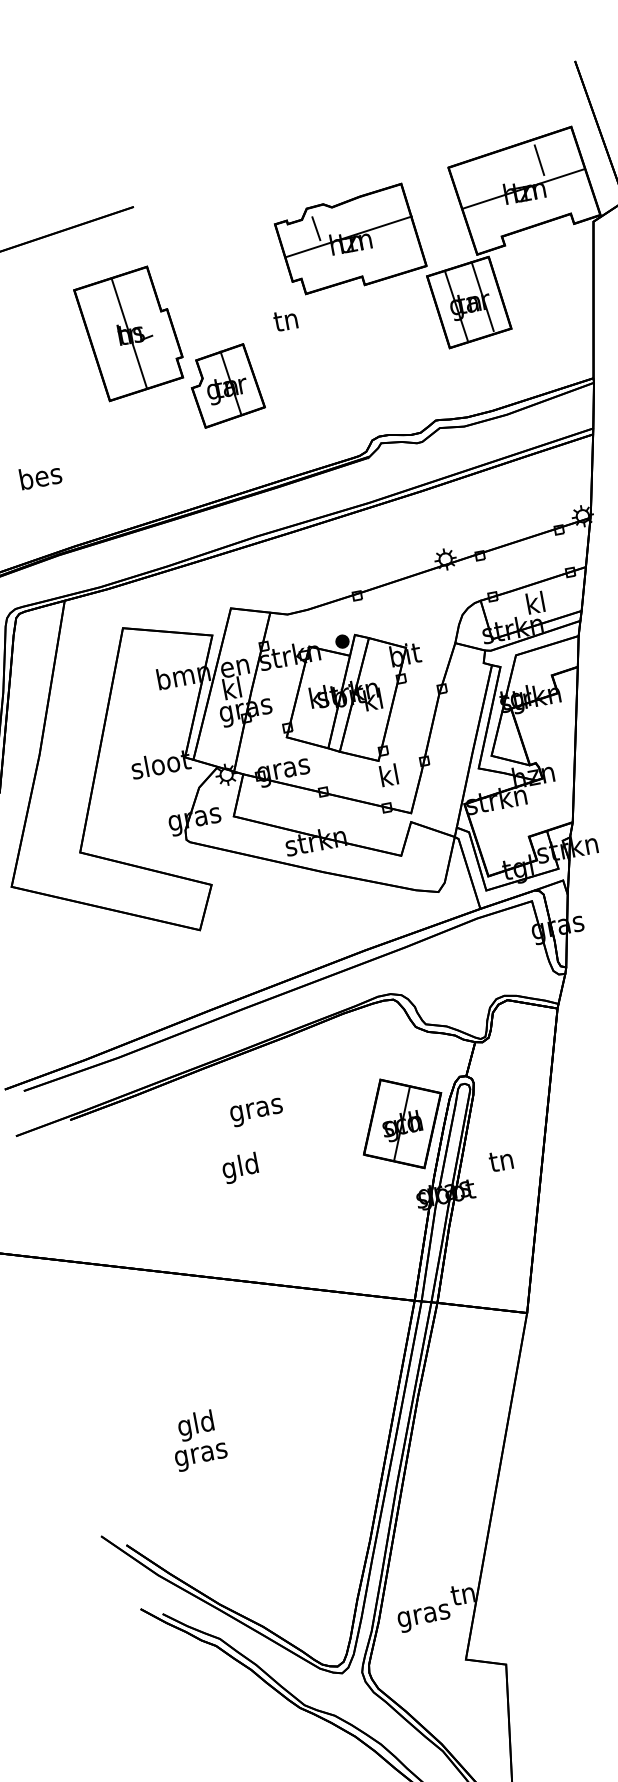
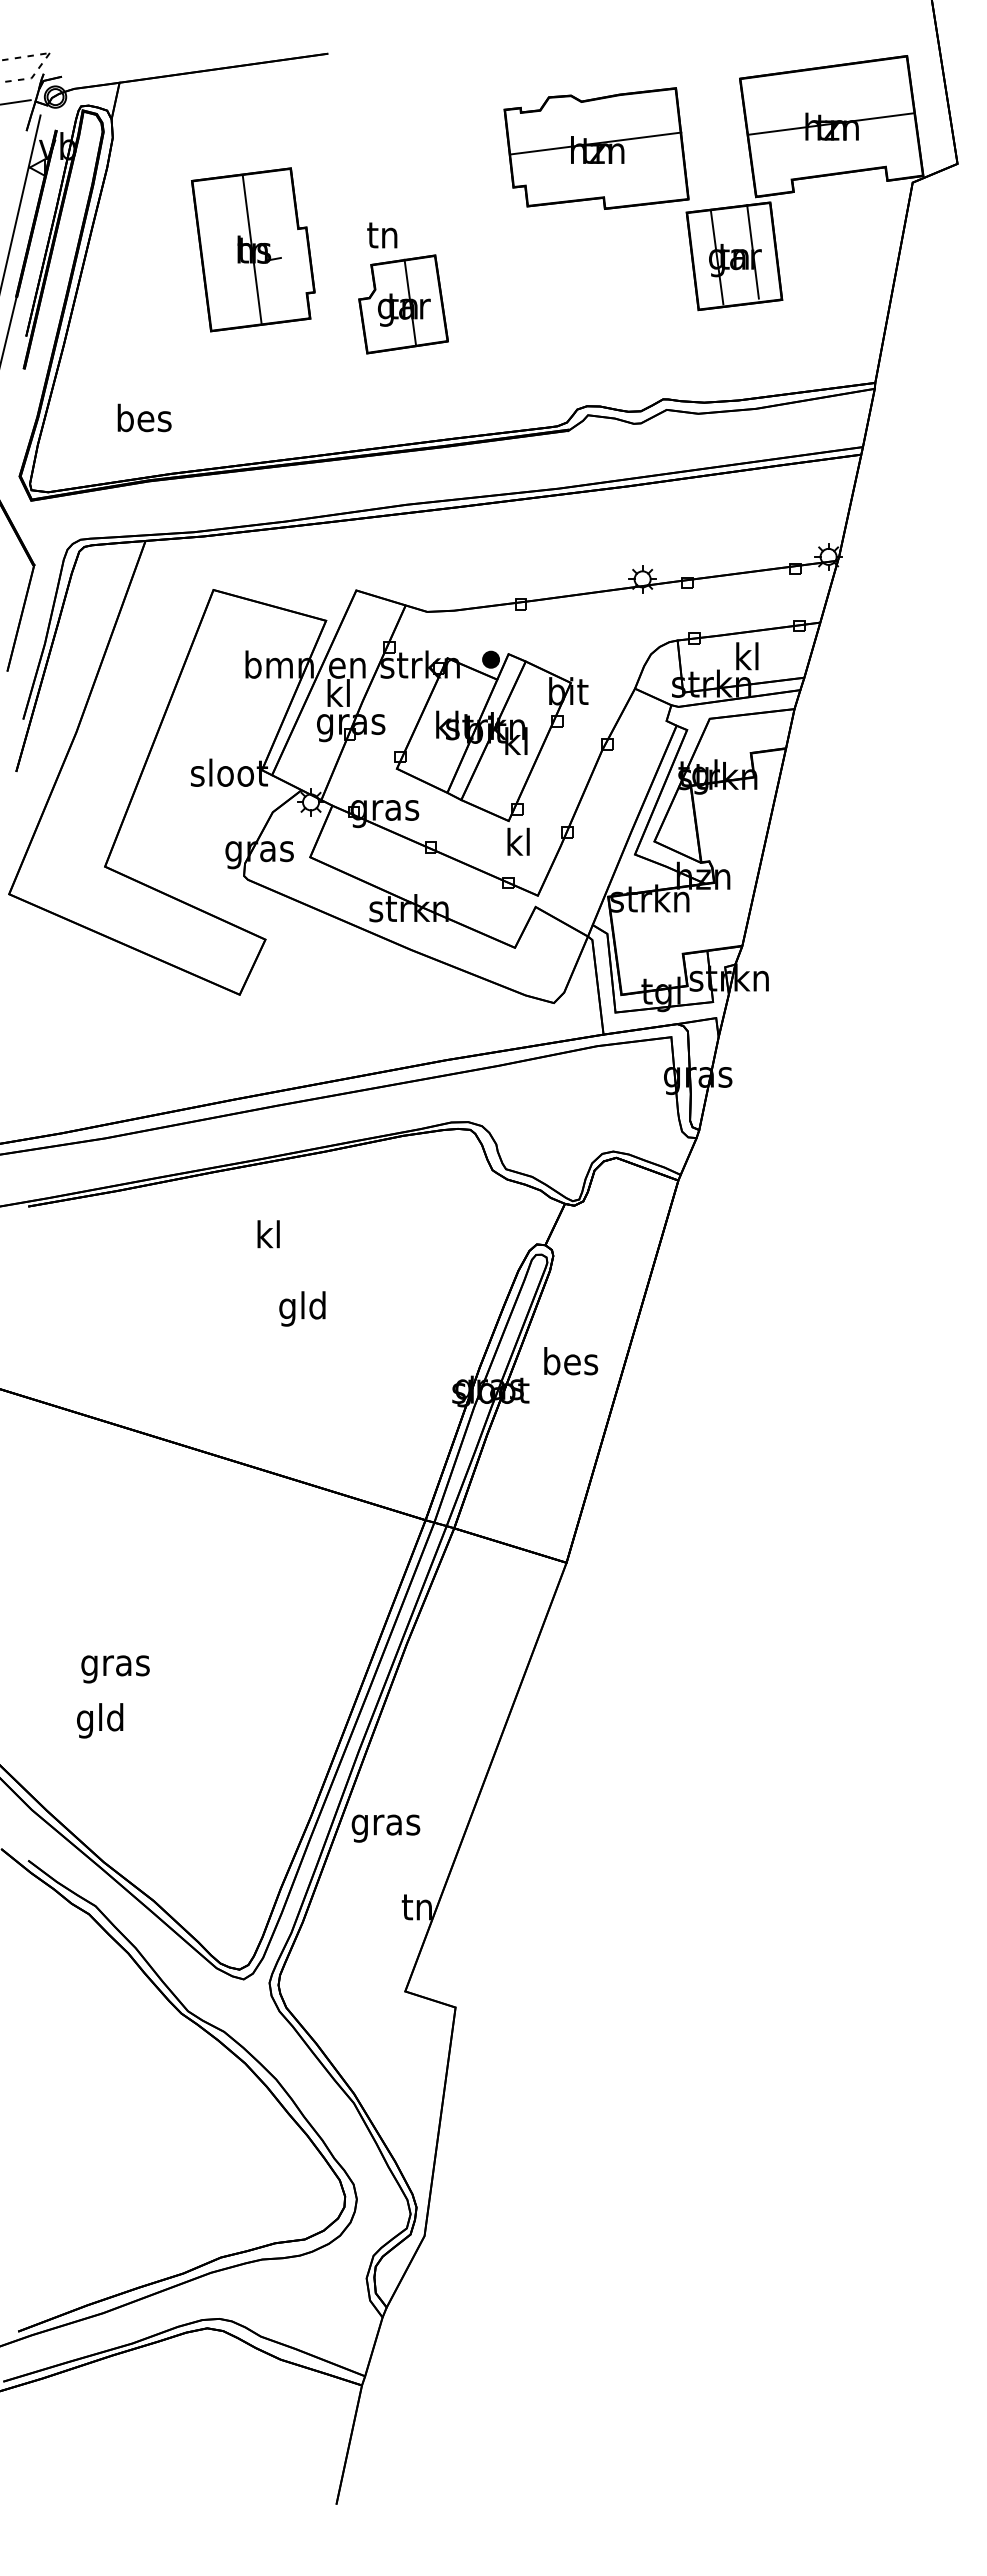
line: (538, 160) -> (857, 91), removed
line: (316, 228) -> (556, 124), removed
text: (285, 320) -> (382, 235), moved
part: (130, 333) -> (253, 249), moved
text: (40, 475) -> (144, 417), moved
text: (256, 1109) -> (268, 1237), gras -> kl
part: (402, 1123) -> (452, 1290), removed
text: (502, 1160) -> (571, 1361), tn -> bes
text: (240, 1167) -> (302, 1308), moved
text: (196, 1425) -> (100, 1720), moved
text: (423, 1618) -> (385, 1828), moved

